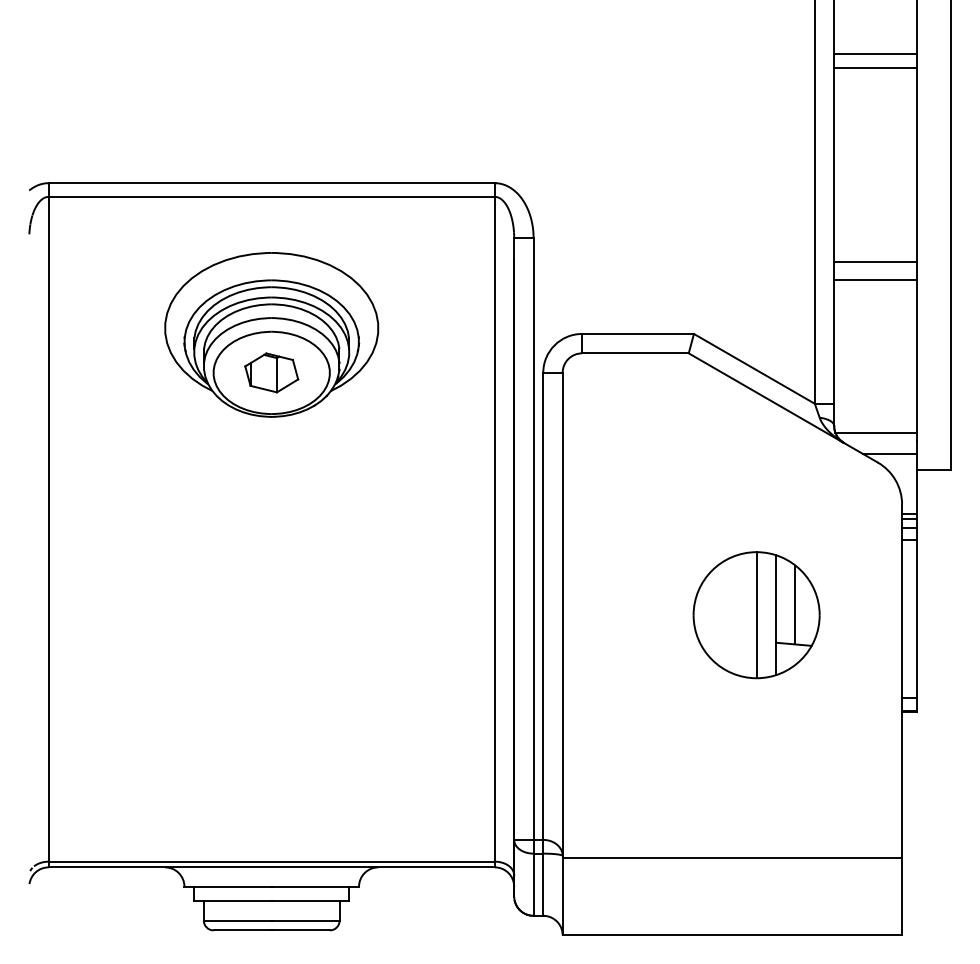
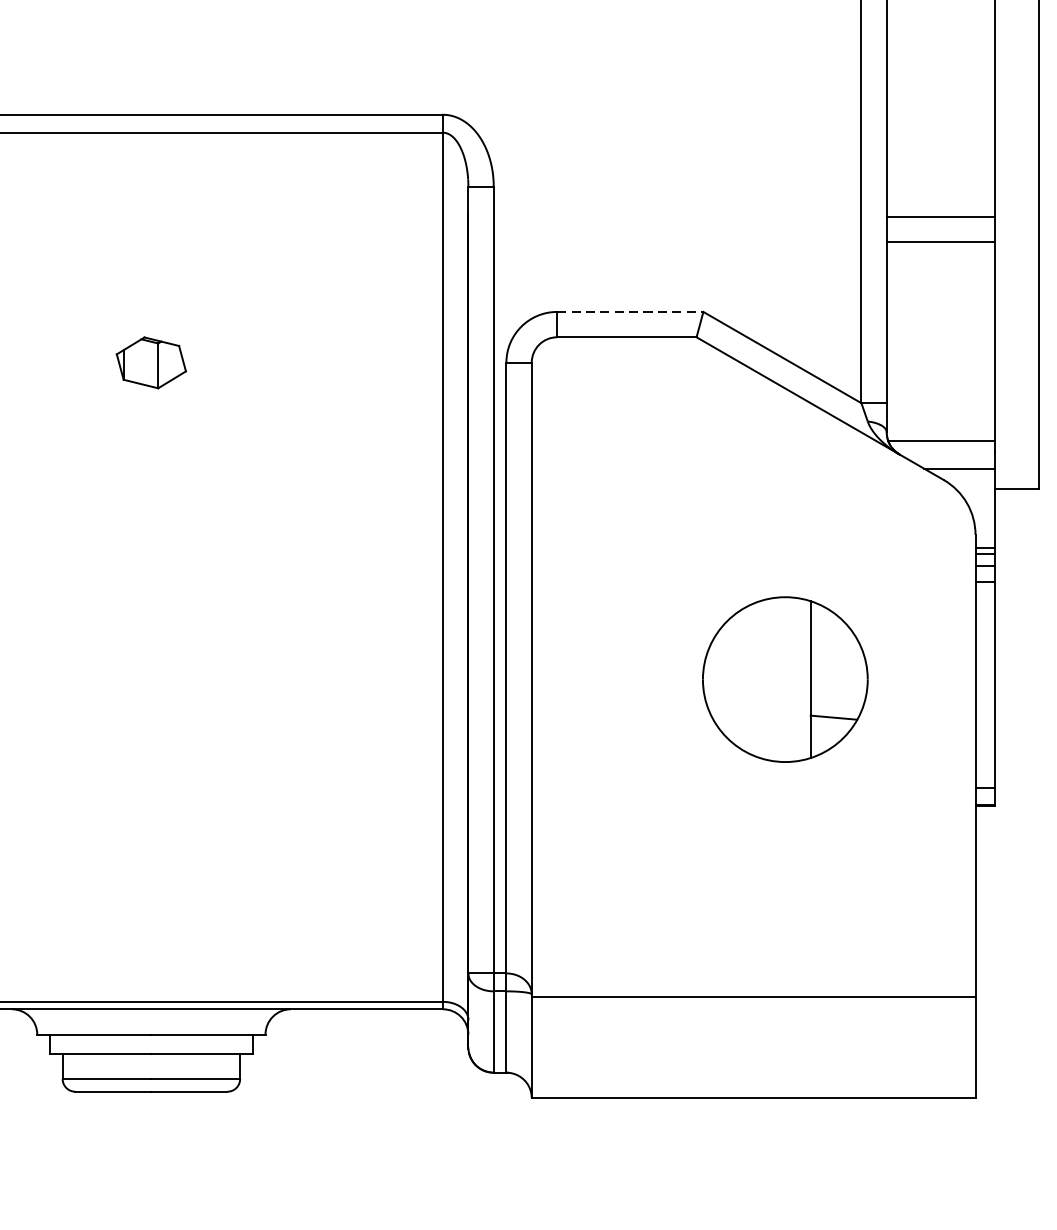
line: (638, 333) -> (630, 311), solid -> dashed
part: (271, 334) -> (151, 312), removed
line: (795, 604) -> (836, 665), removed
line: (756, 615) -> (785, 680), removed

